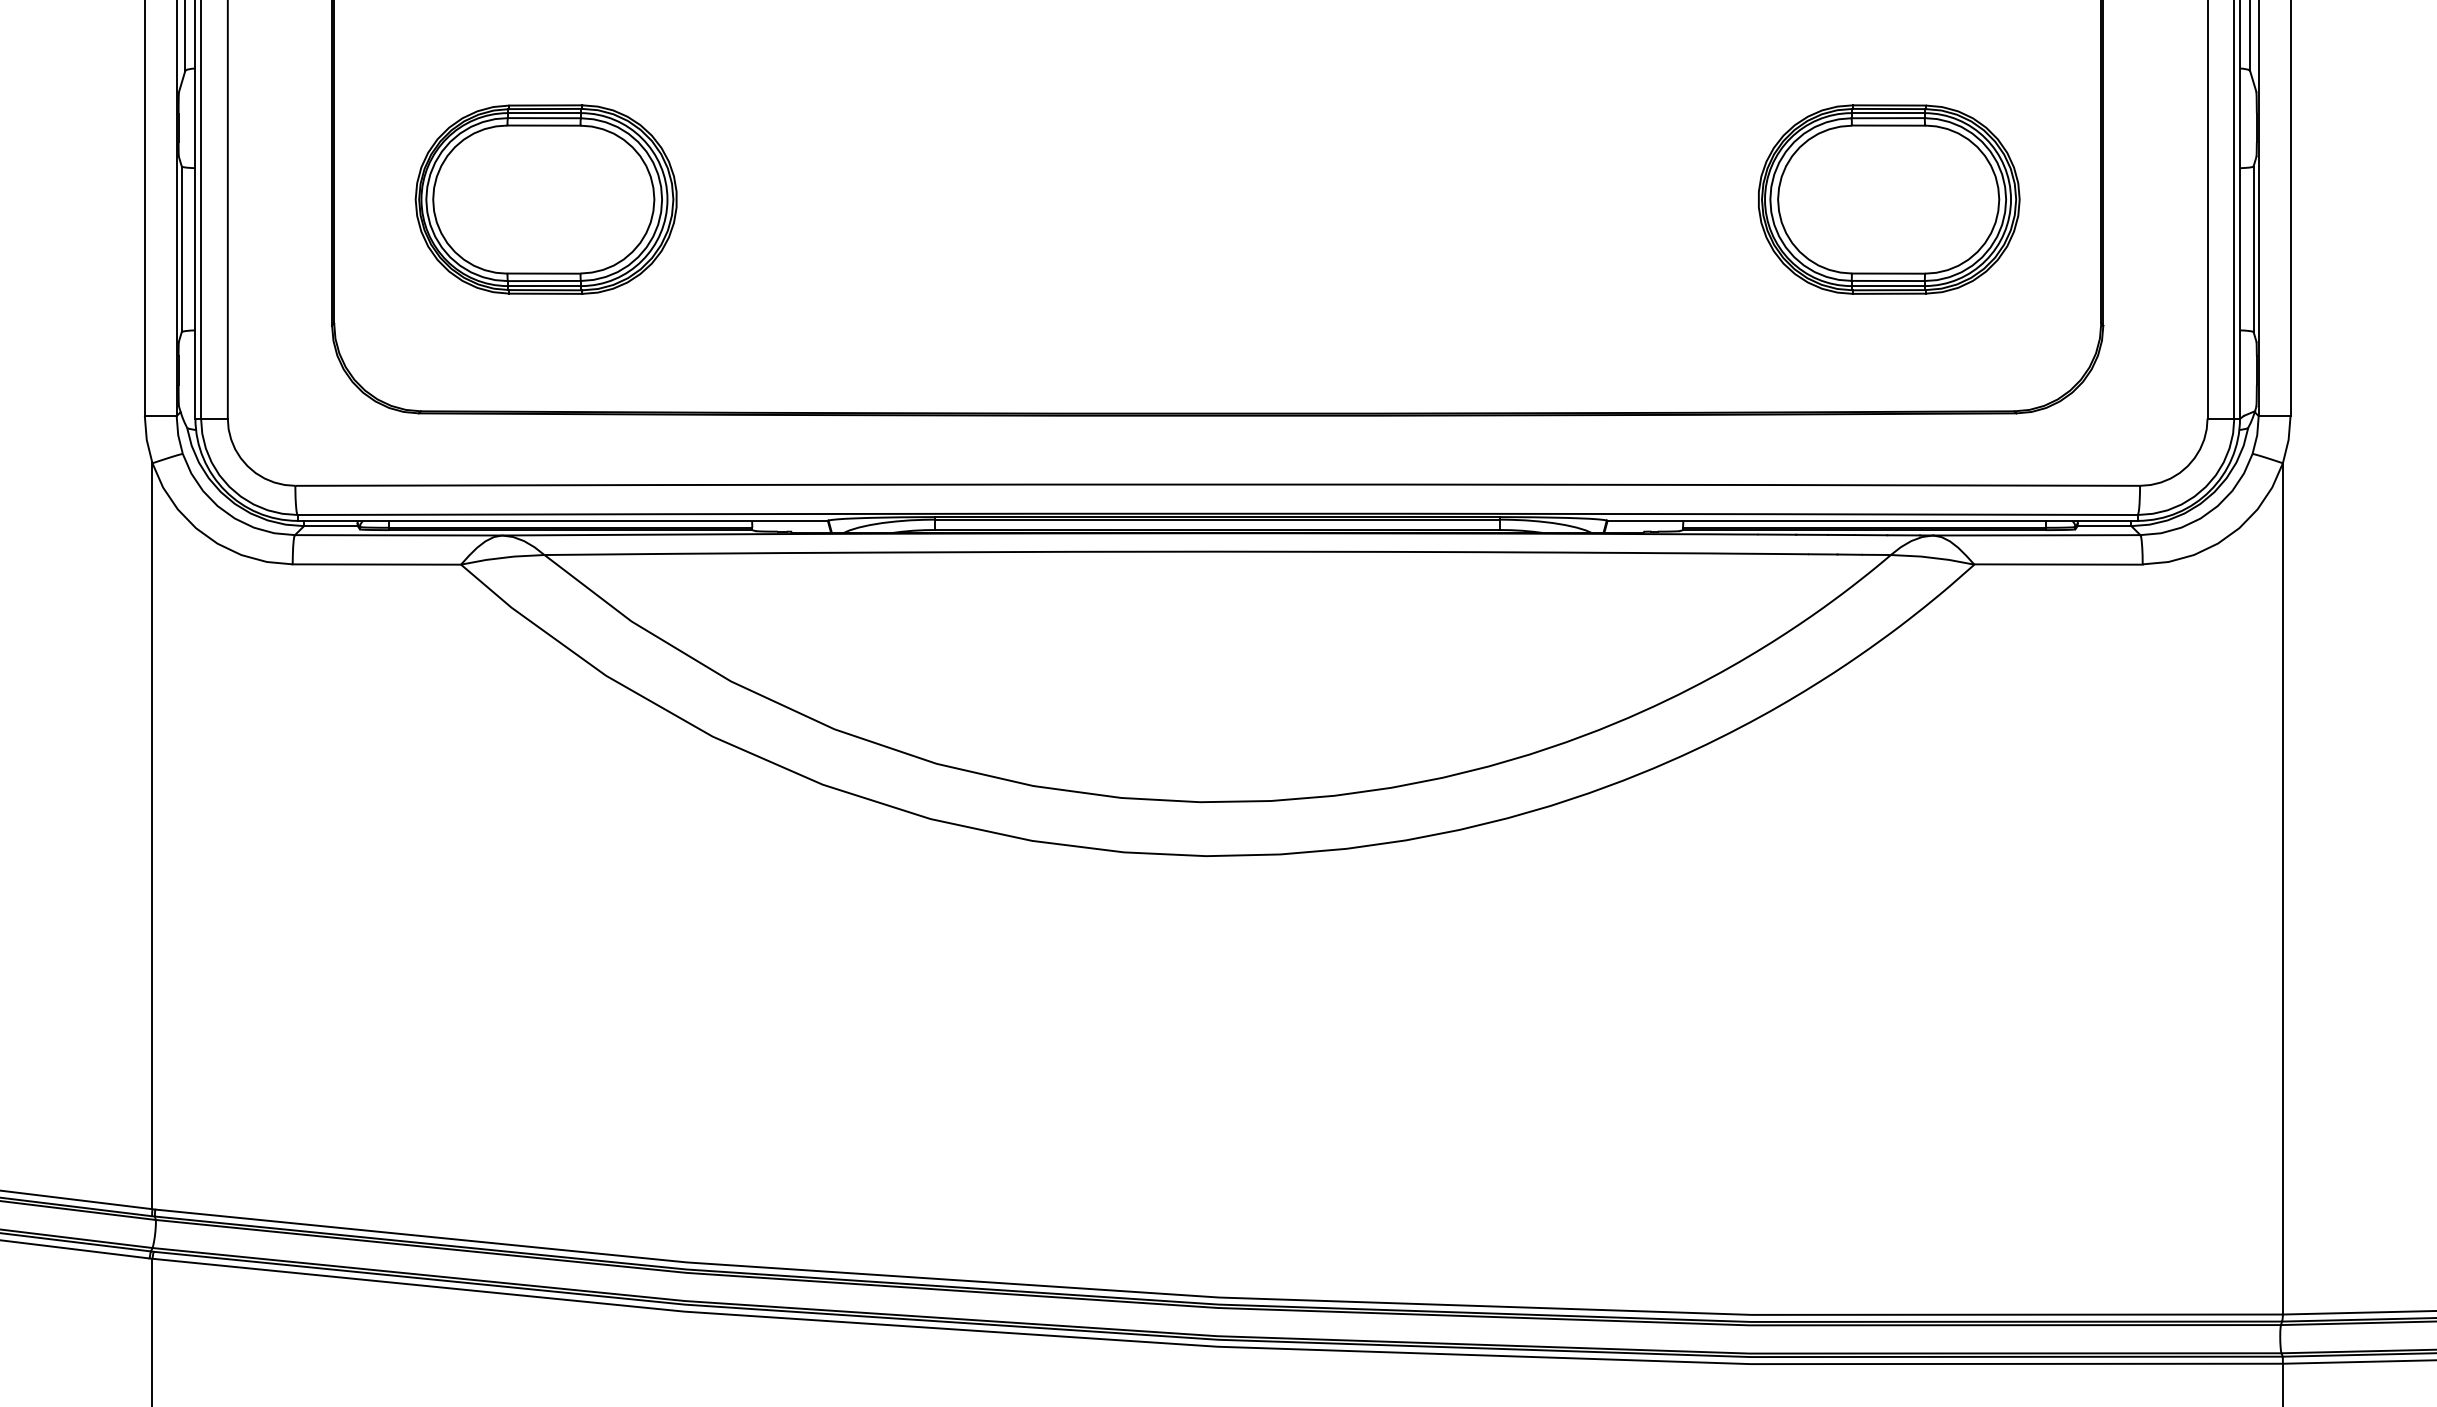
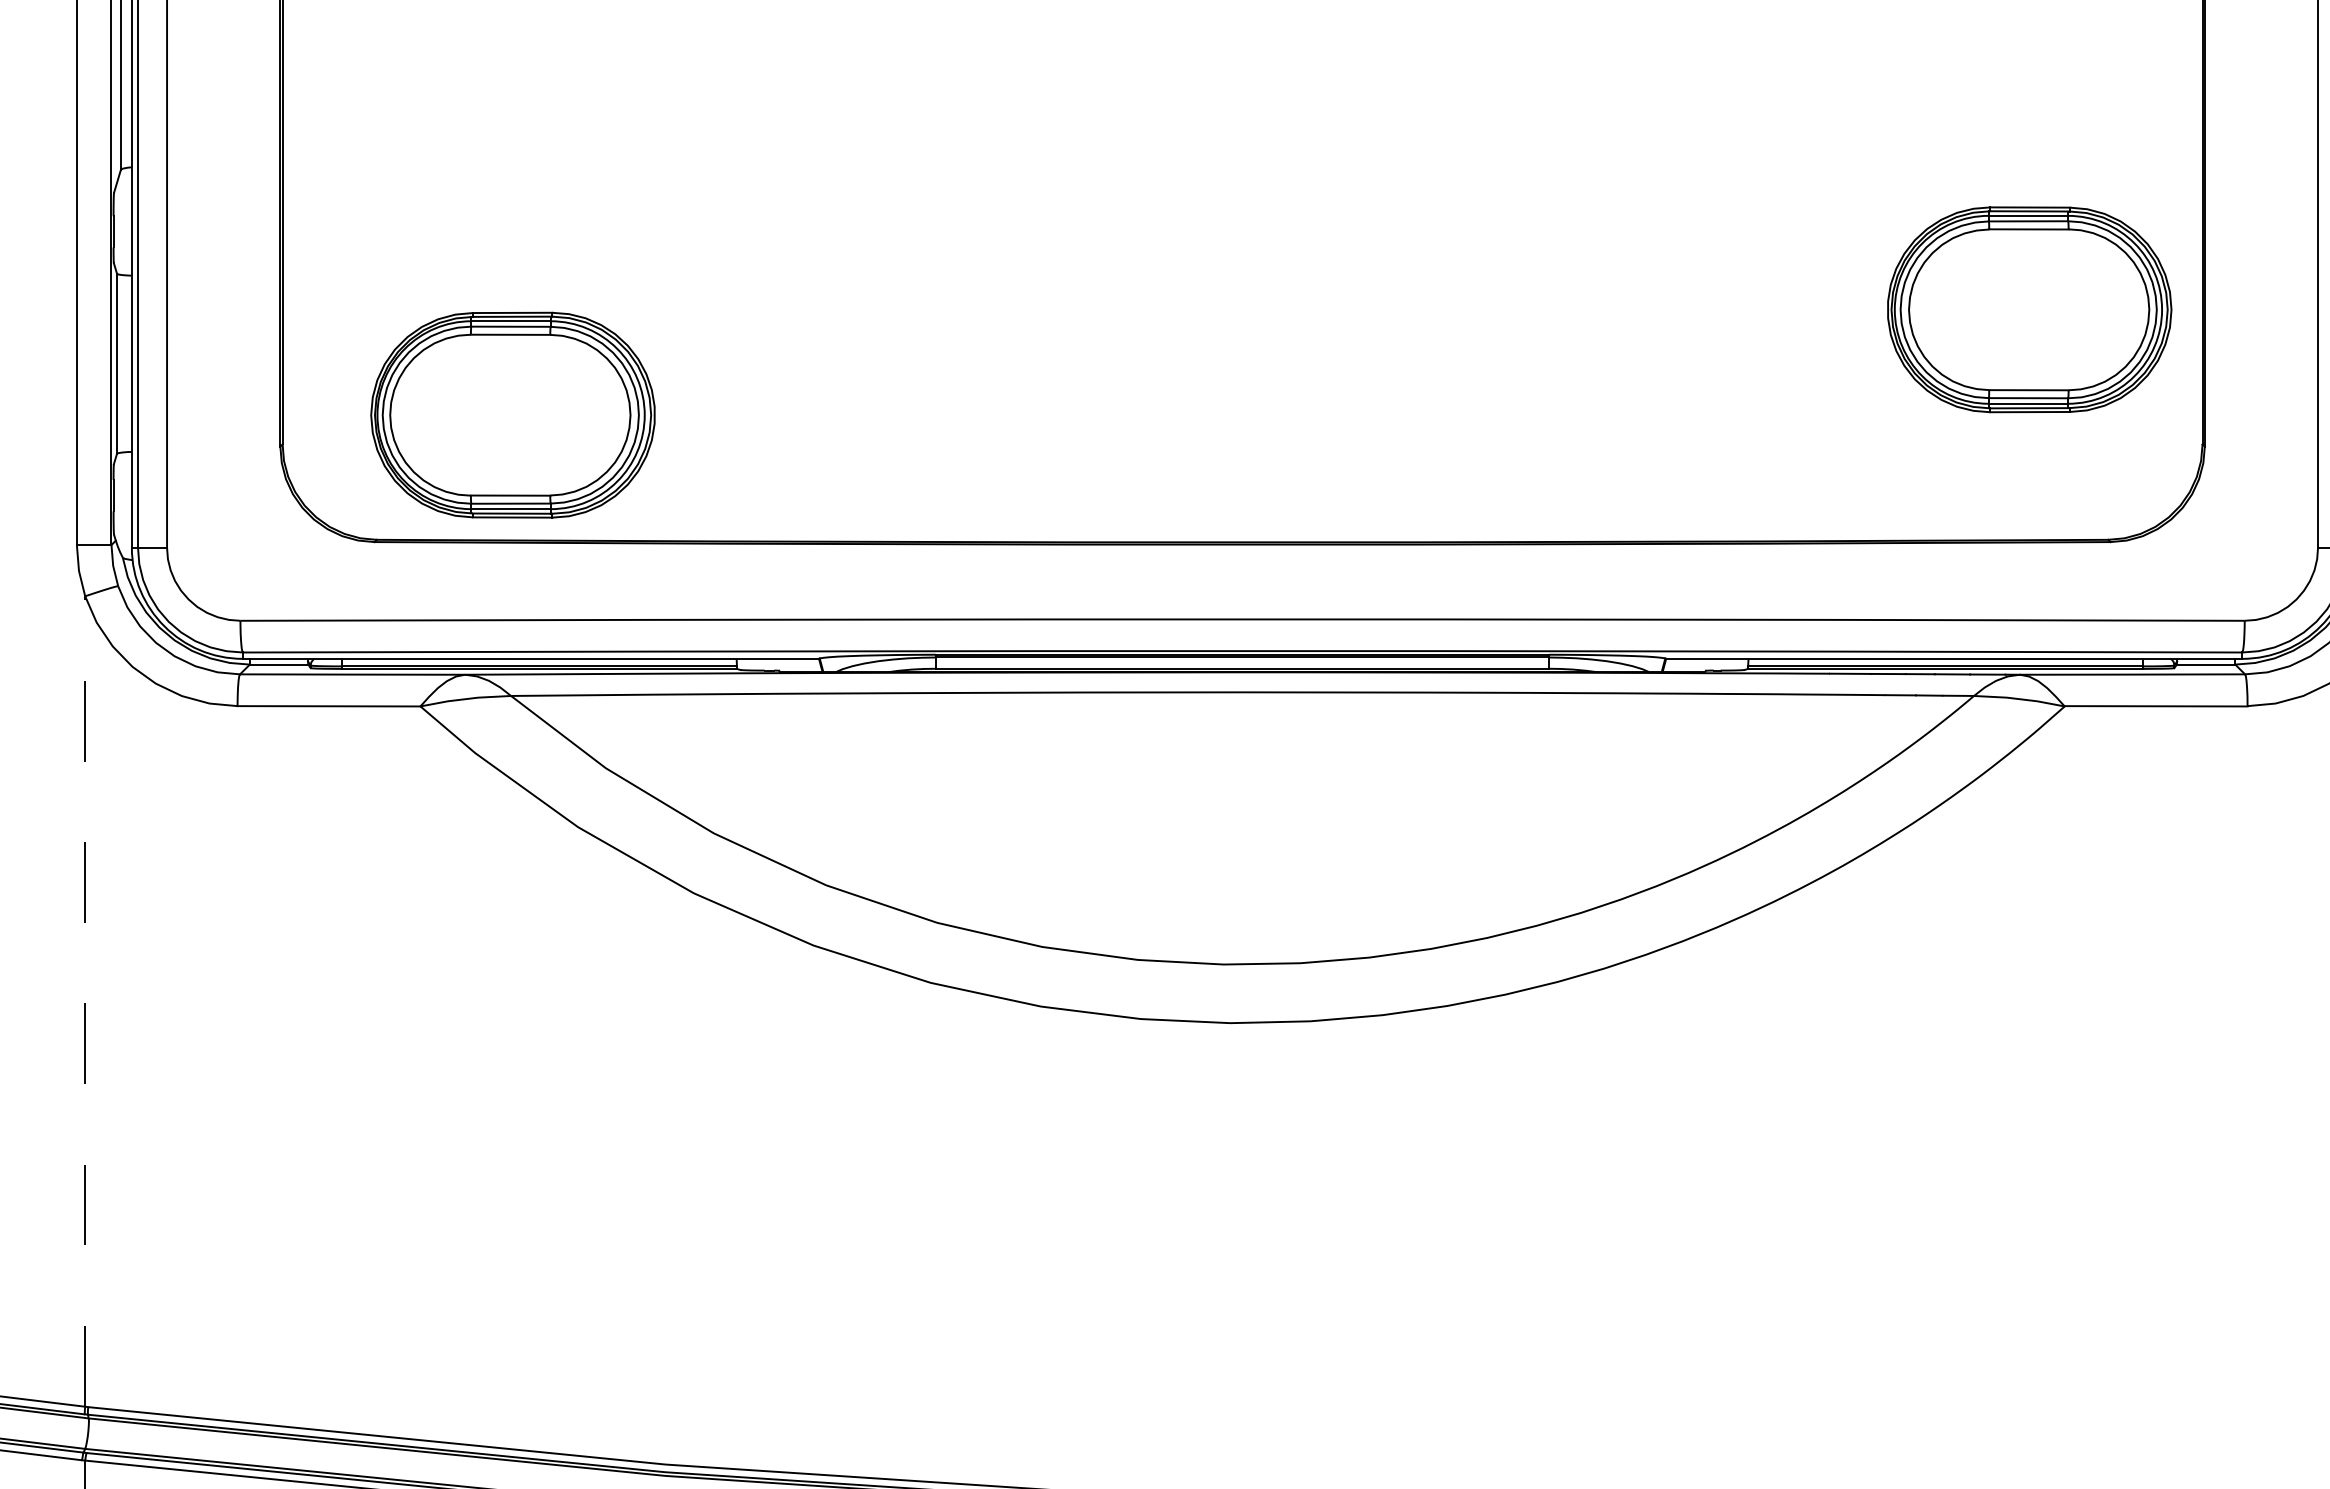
part: (545, 199) -> (512, 415), moved
part: (1889, 199) -> (2030, 309), moved
line: (152, 836) -> (85, 1001), solid -> dashed

